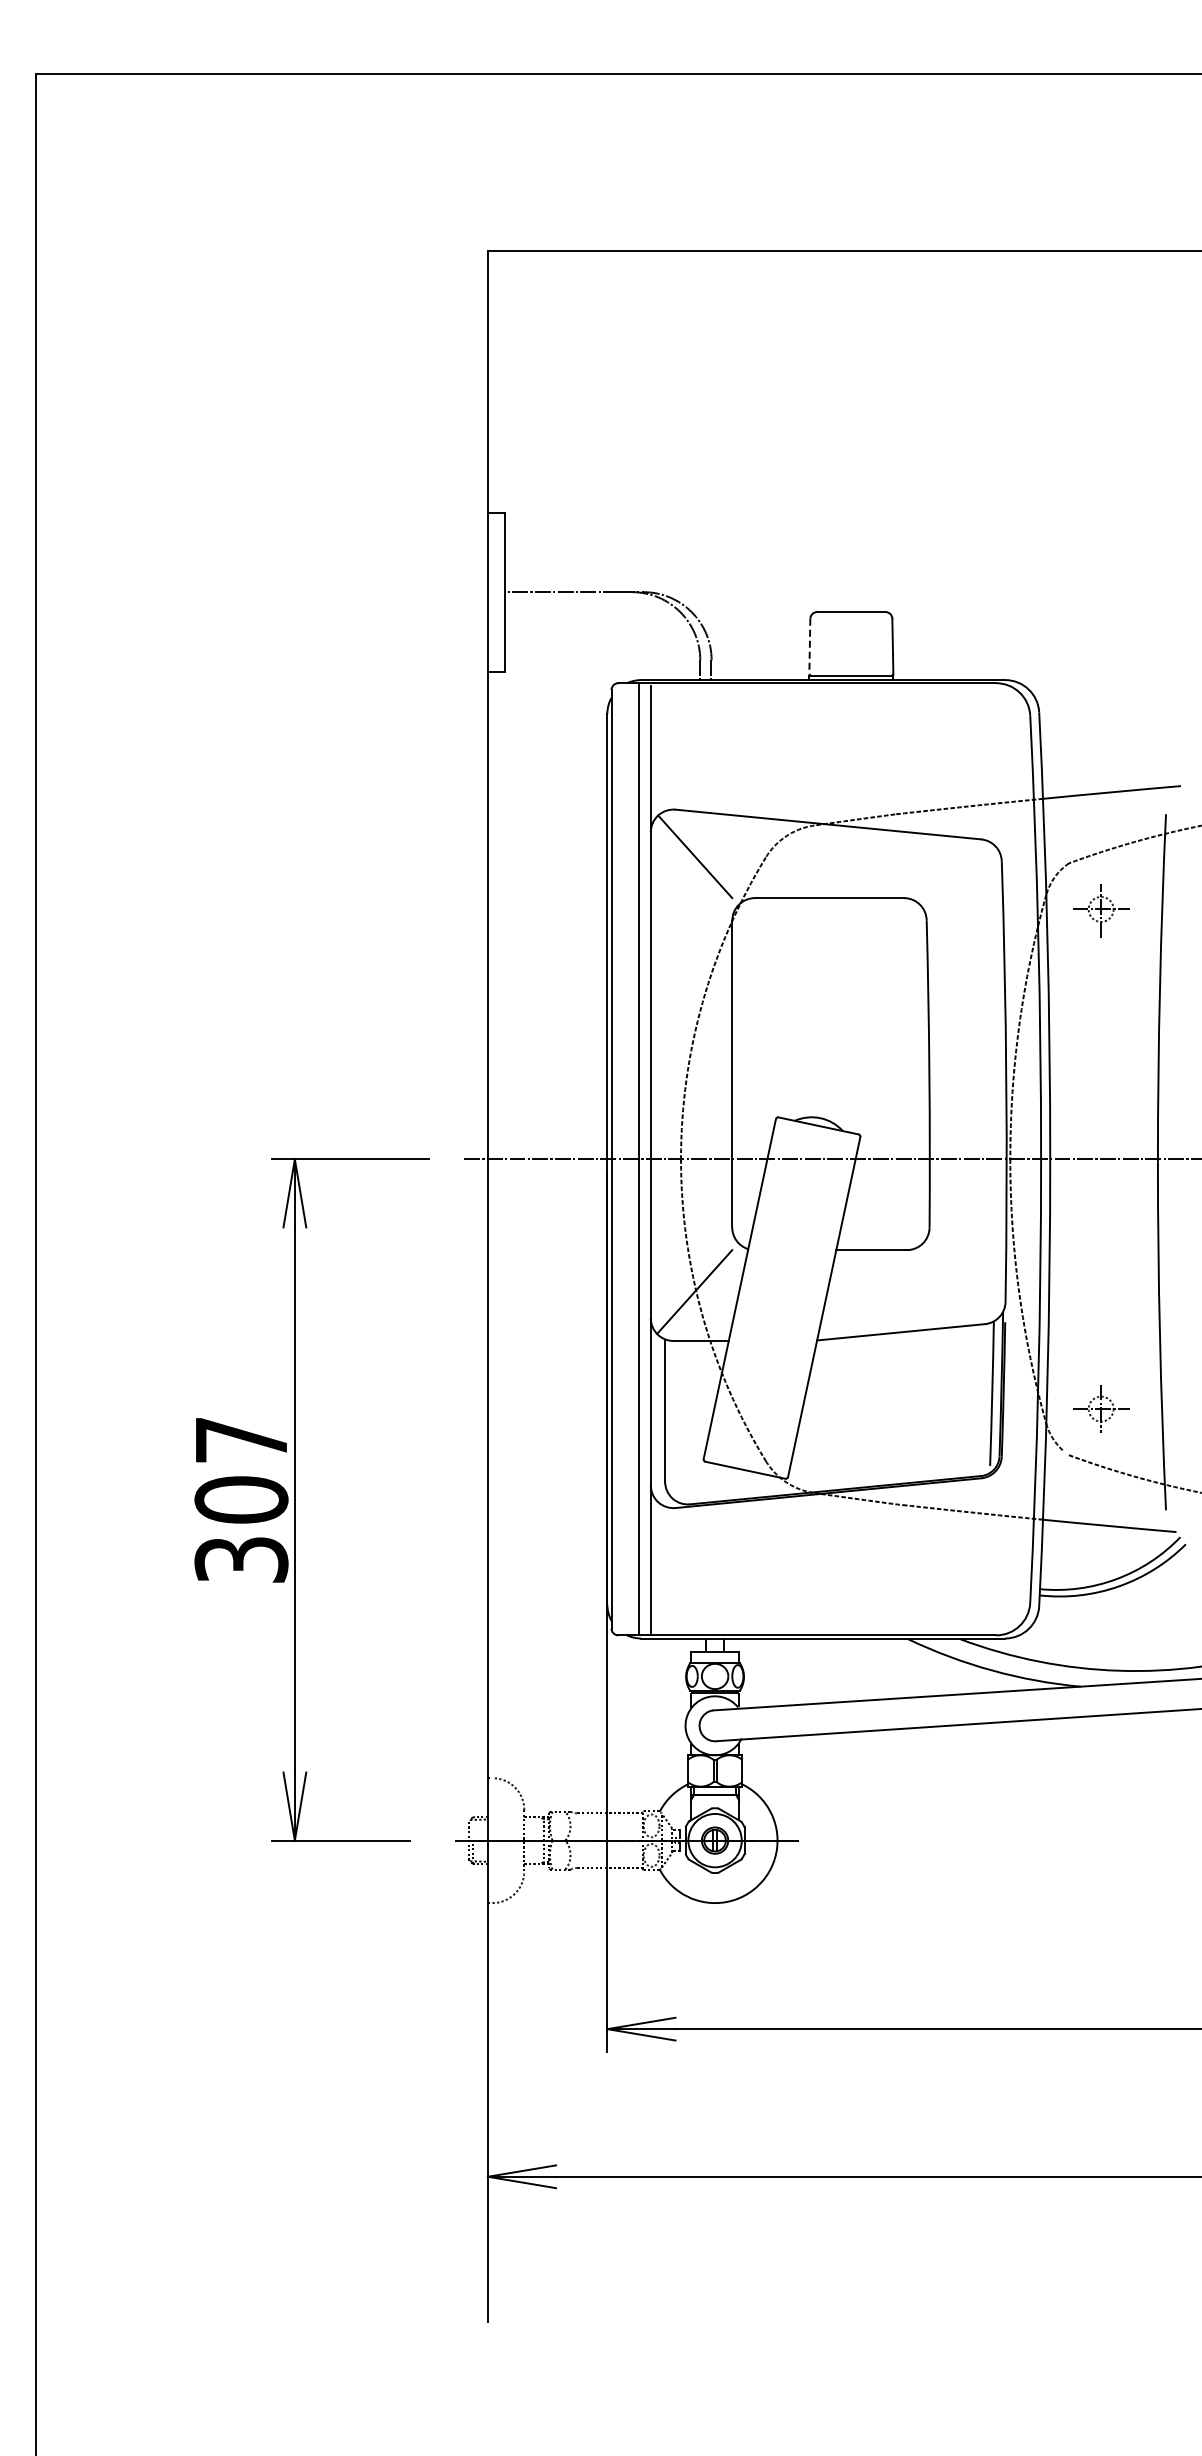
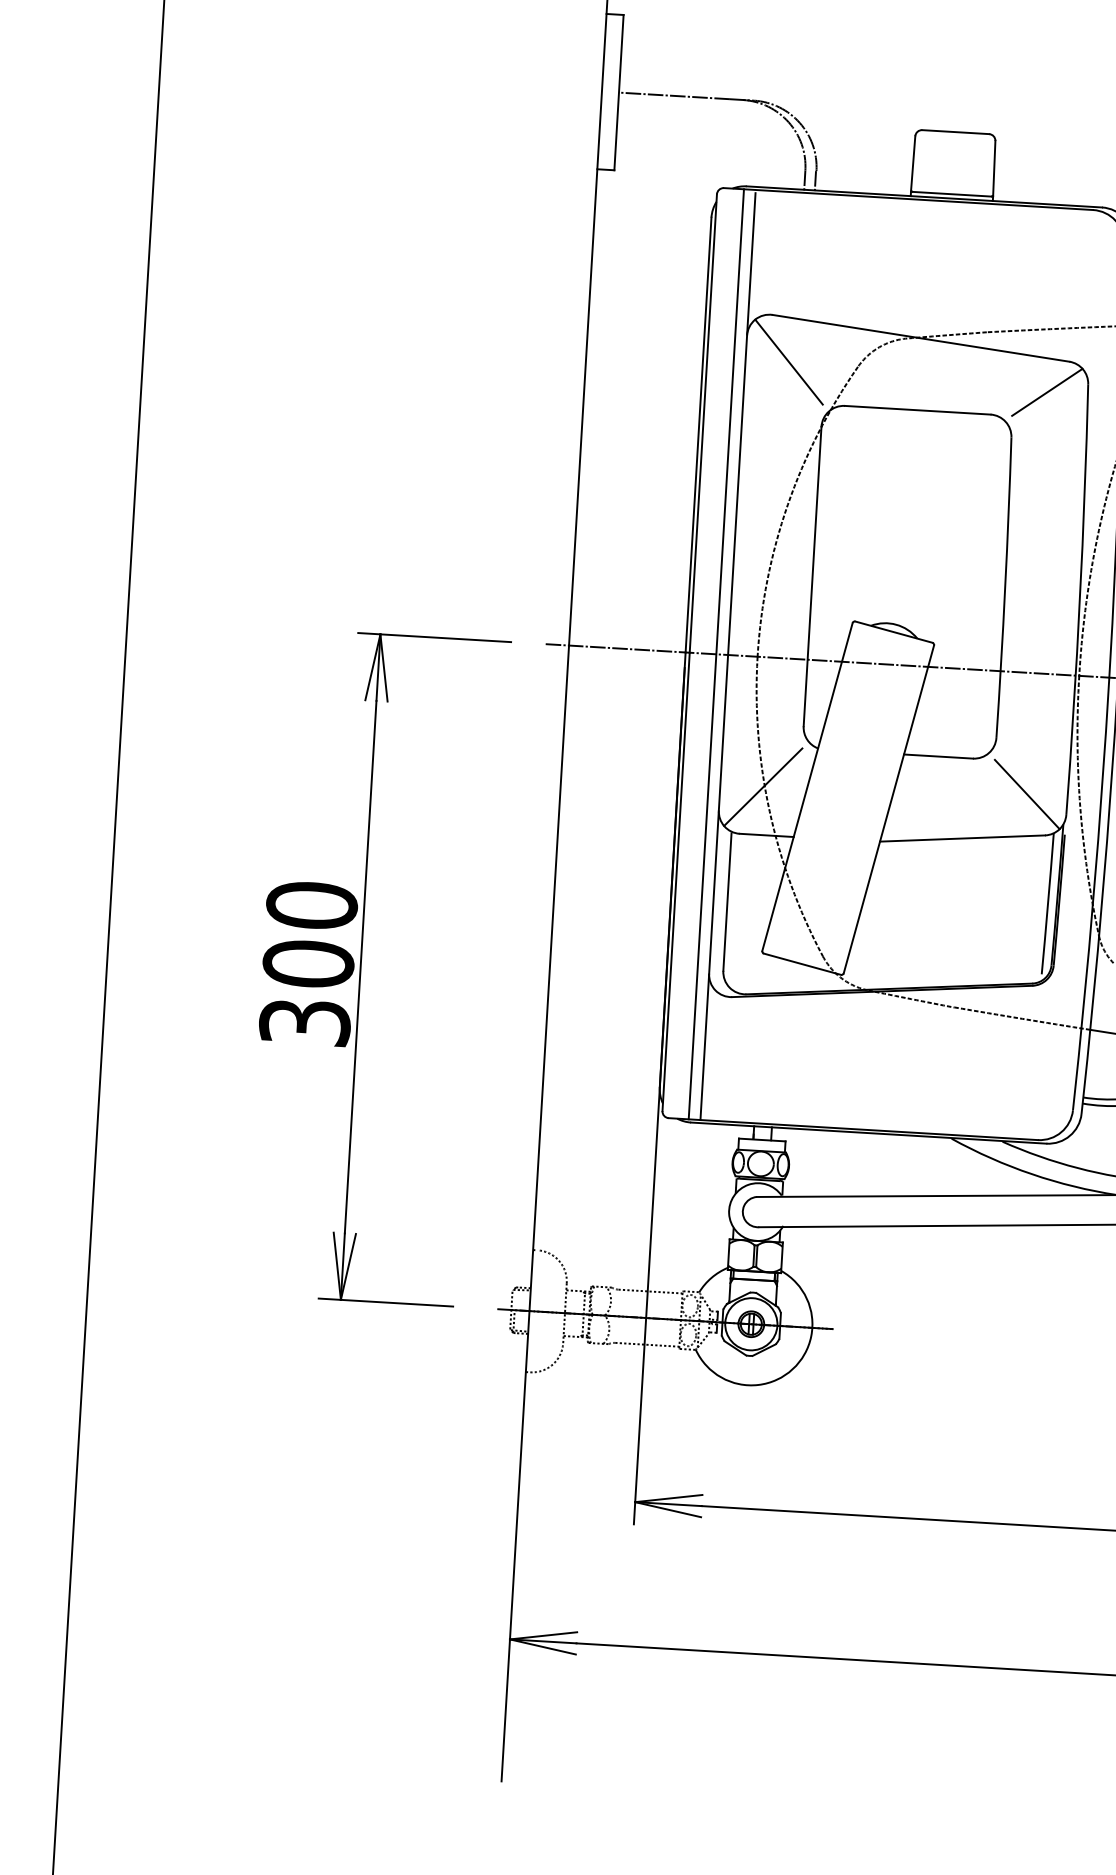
line: (809, 646) -> (912, 163), dashed -> solid
line: (960, 871) -> (1047, 391), added
line: (964, 1283) -> (1027, 794), added
text: (241, 1439) -> (312, 904), 307 -> 300

